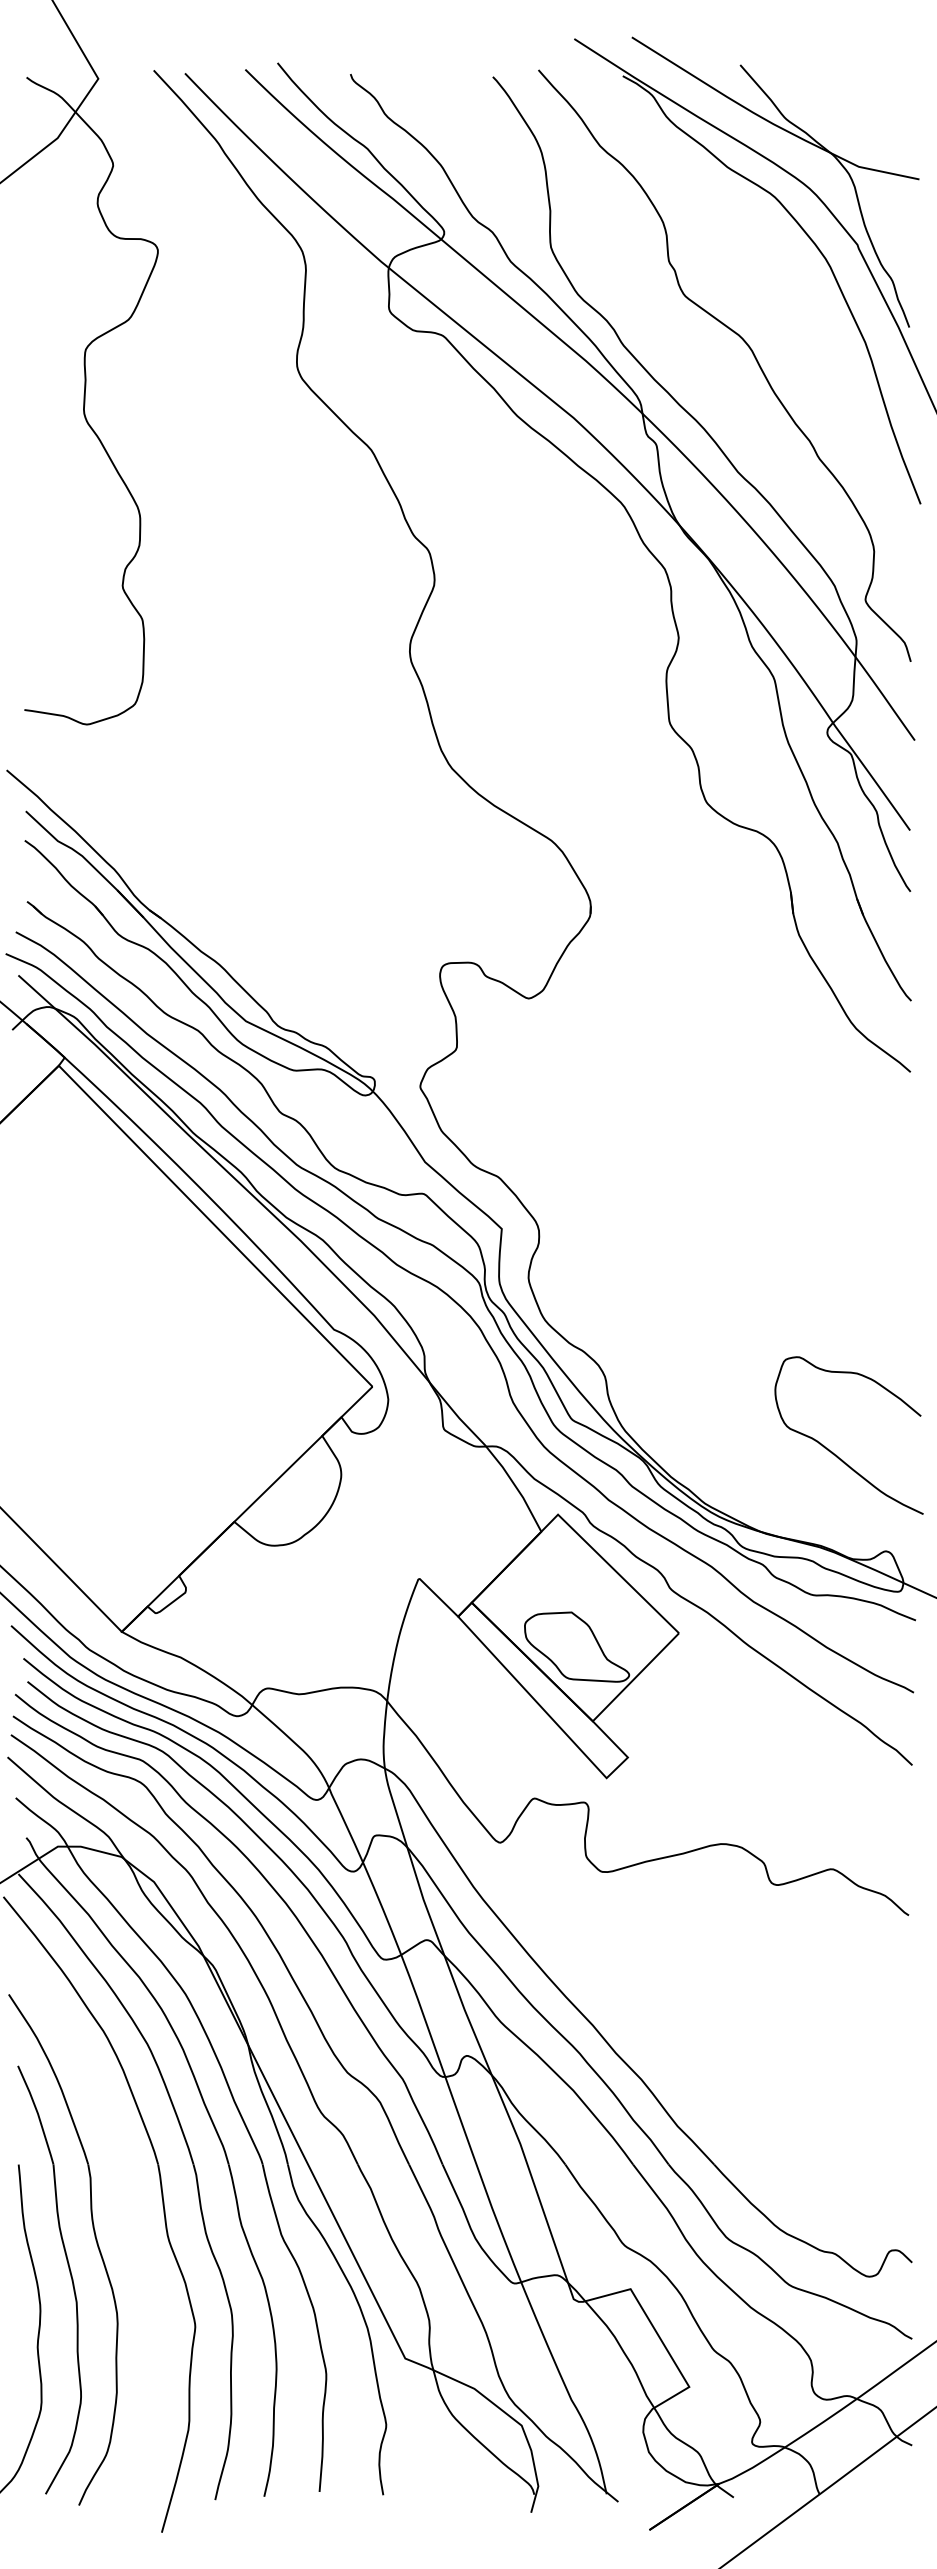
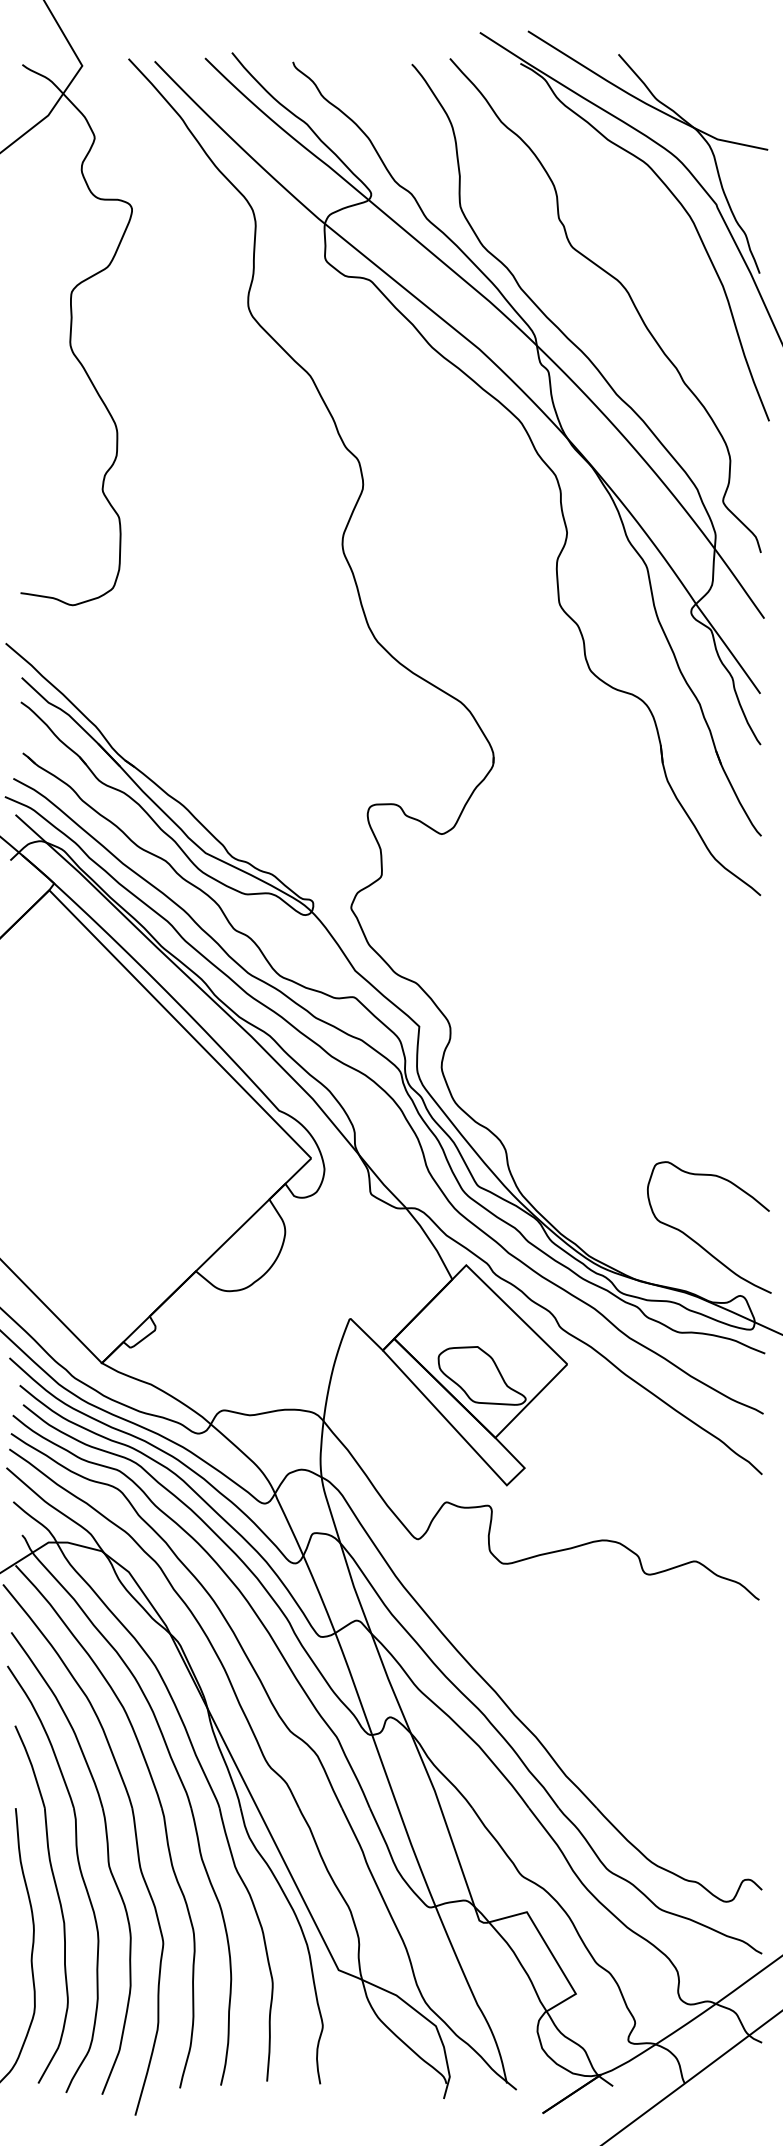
curve: (836, 1454) -> (698, 1243), moved
part: (128, 2228) -> (107, 1861), added

